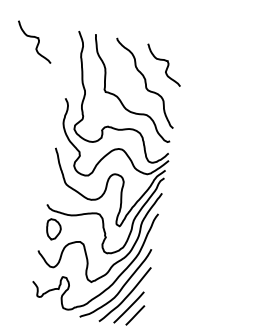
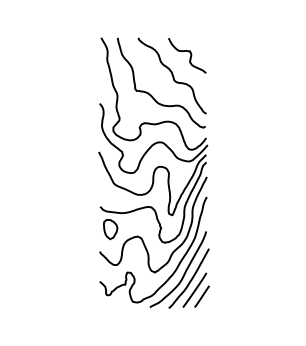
curve: (38, 42) -> (64, 55), removed

